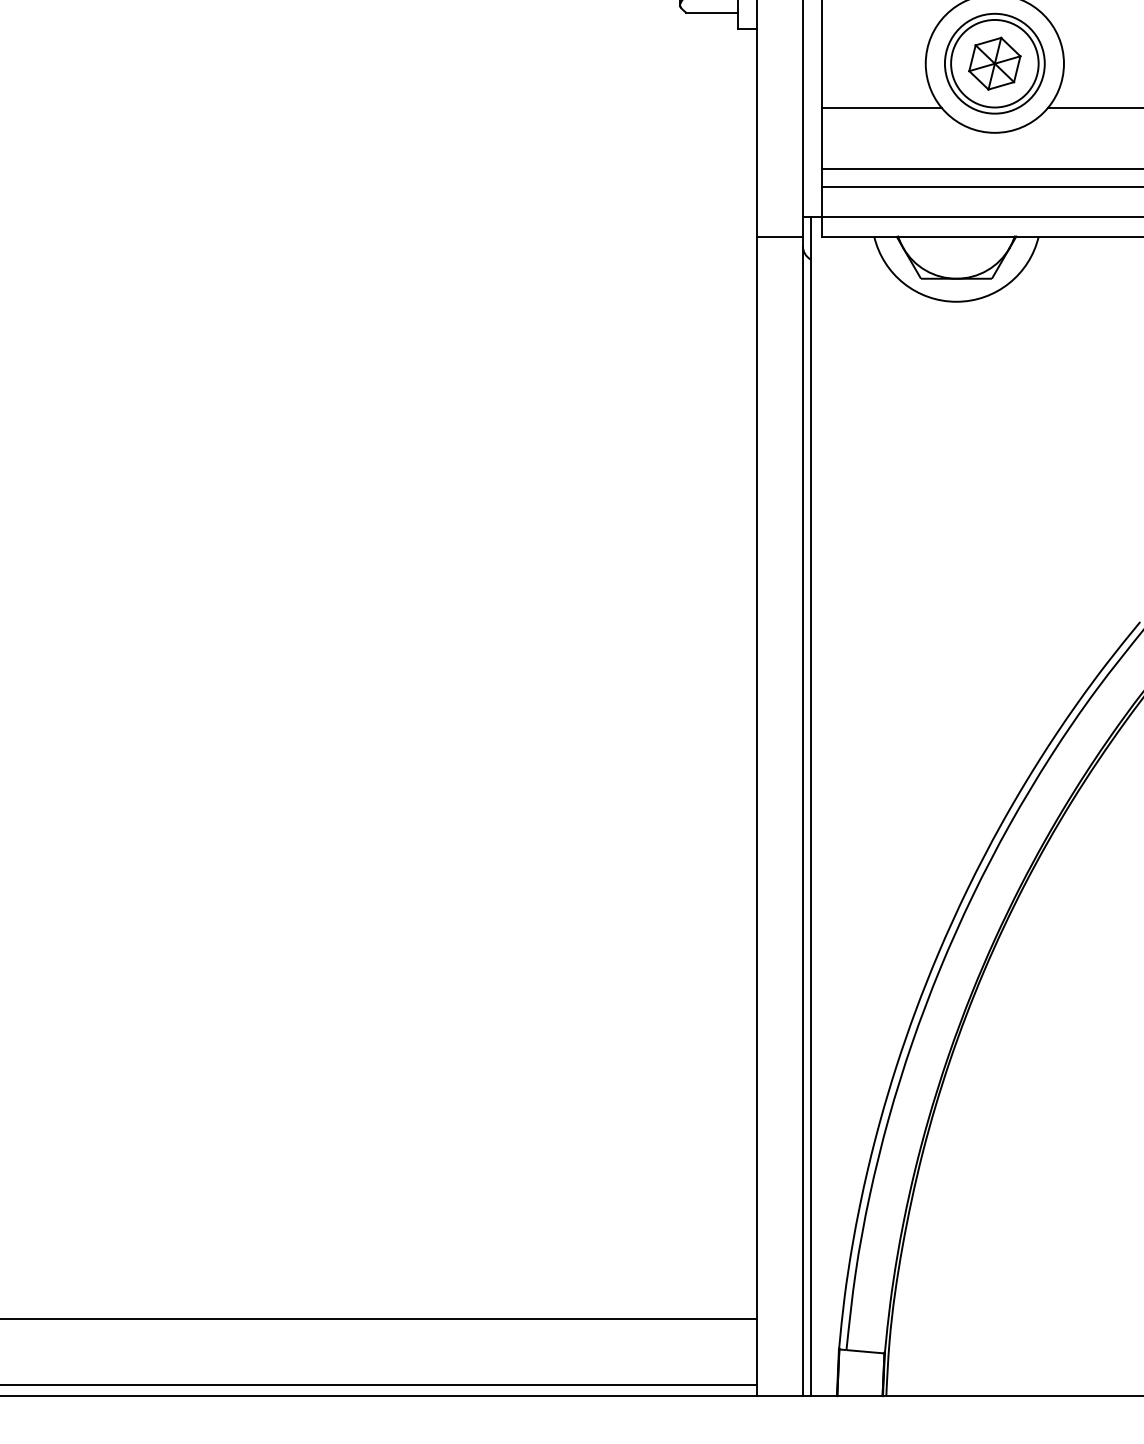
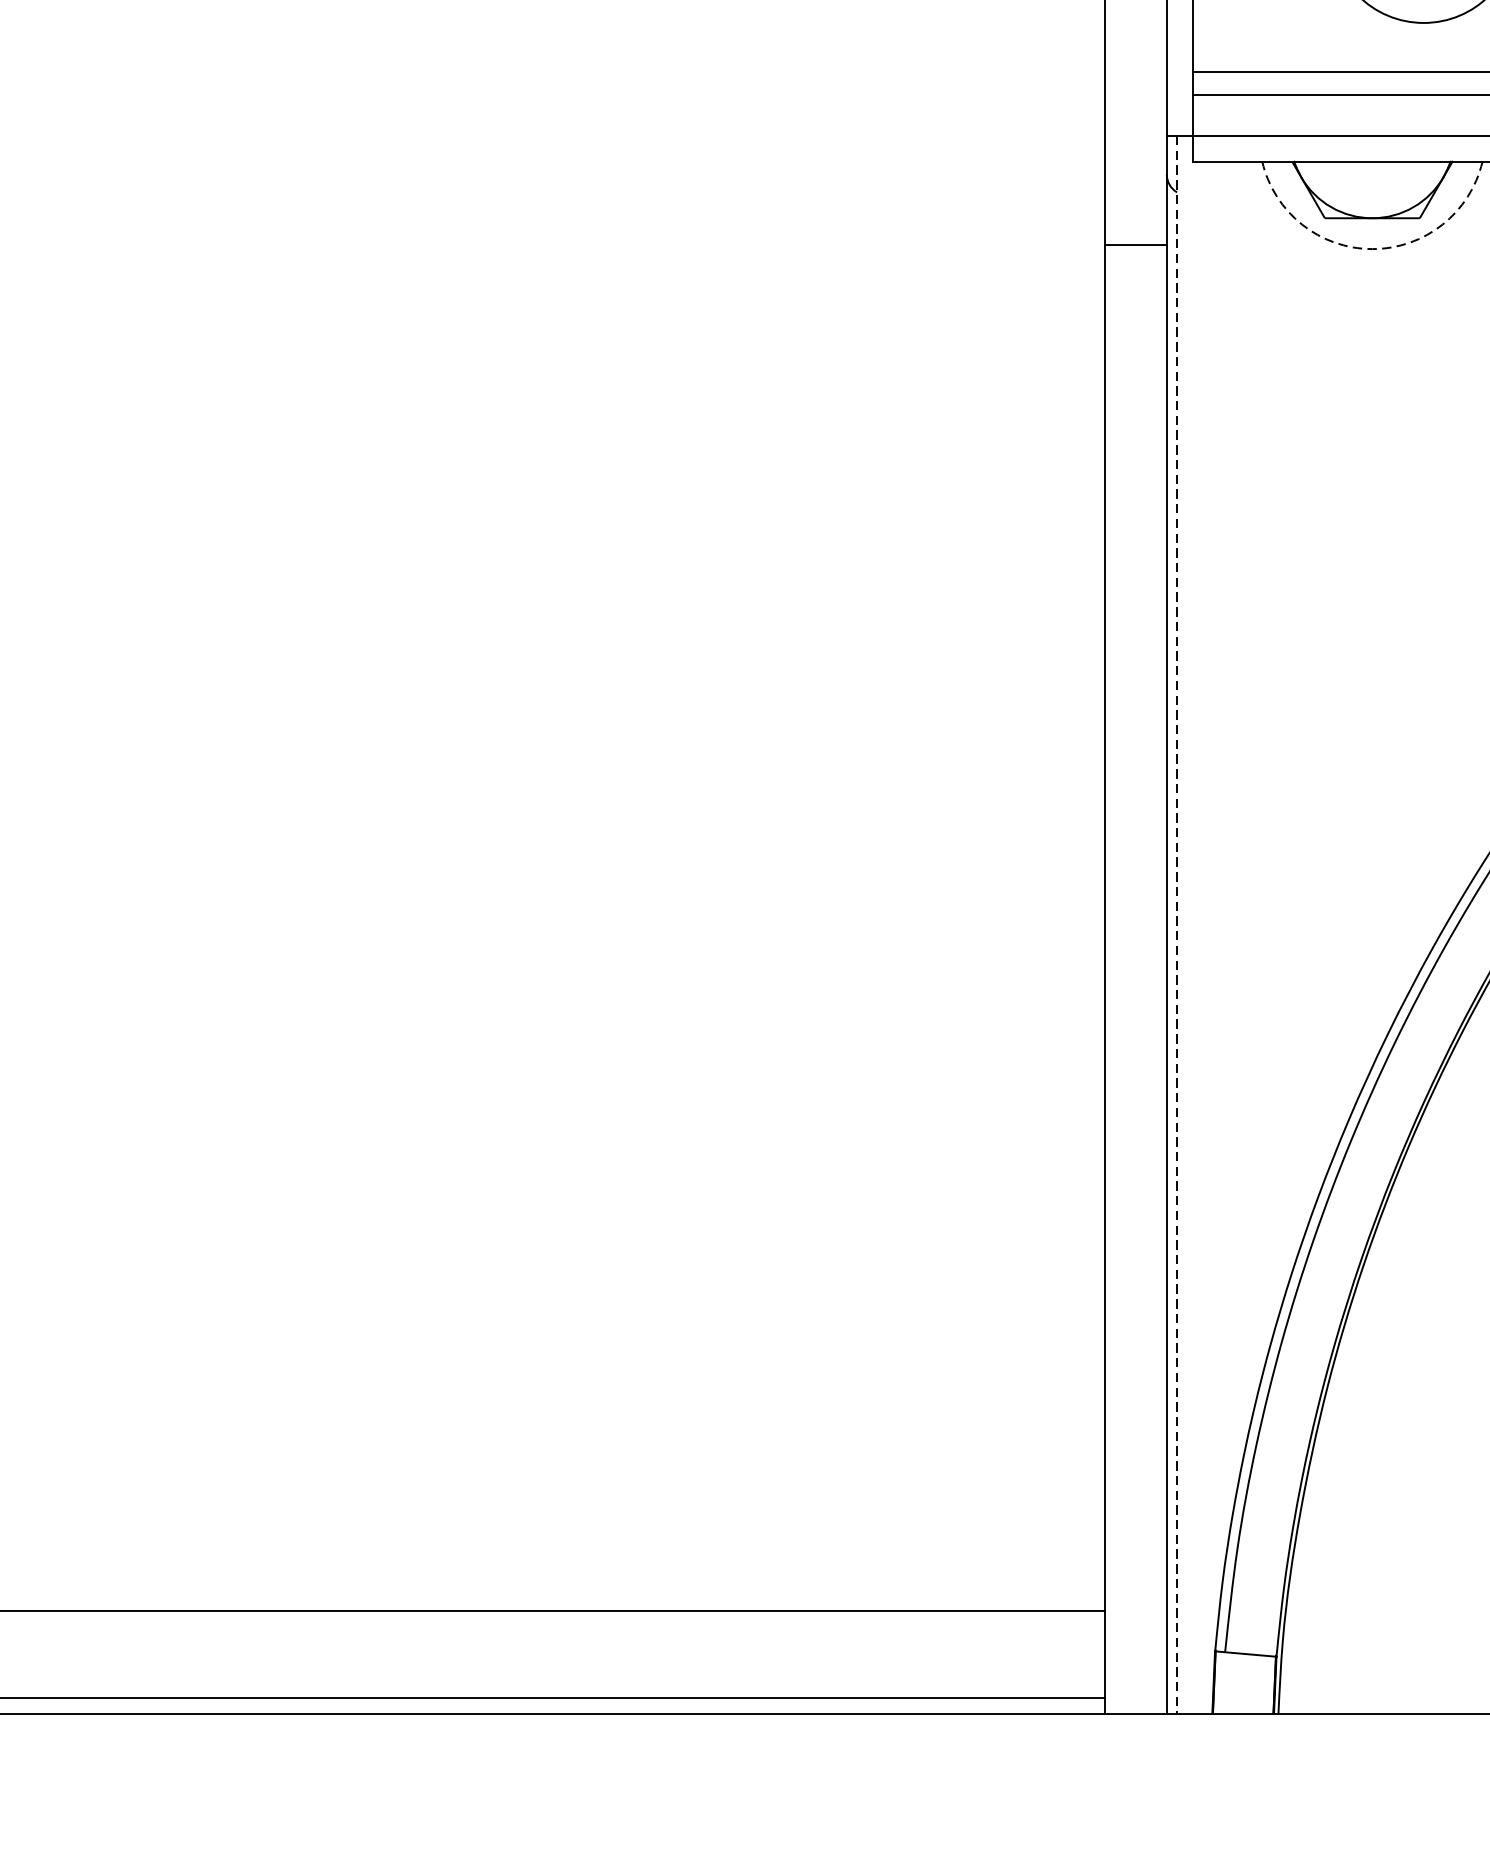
line: (779, 236) -> (1135, 244), moved
arc: (956, 301) -> (1372, 248), solid -> dashed
line: (810, 807) -> (1176, 925), solid -> dashed

